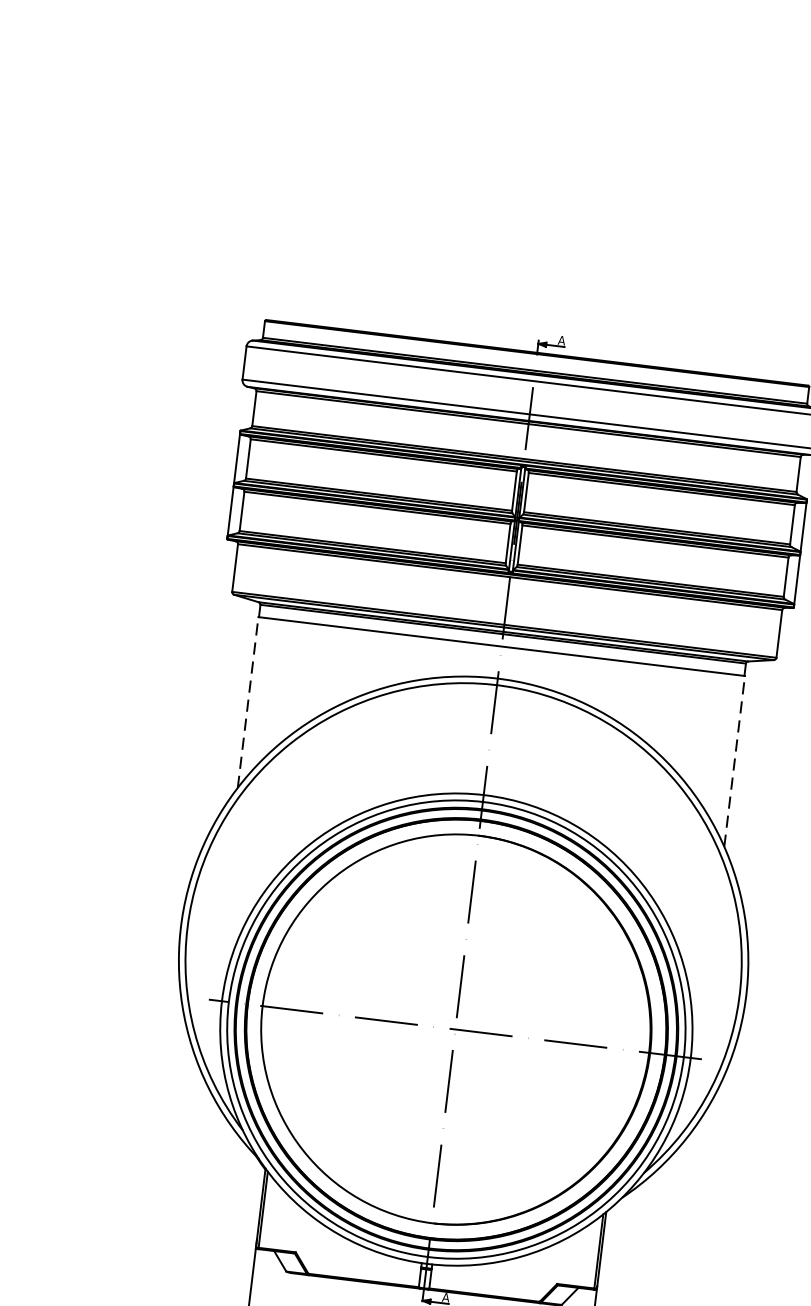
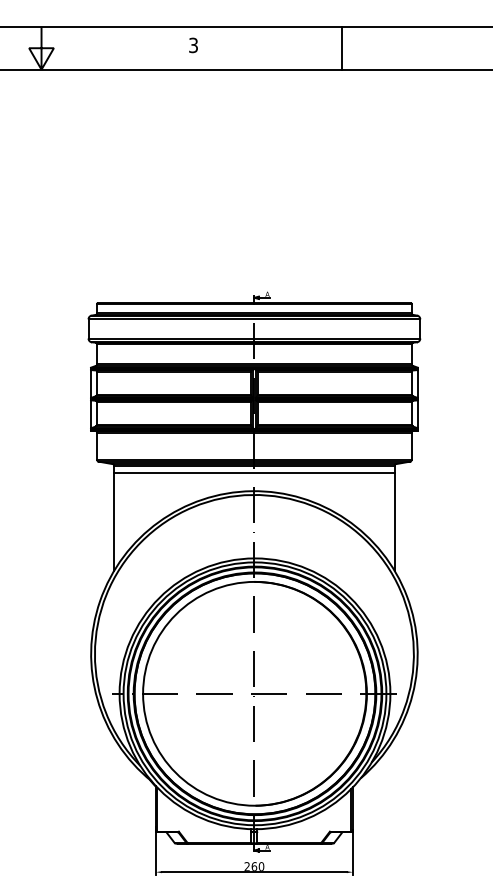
line: (247, 701) -> (113, 521), dashed -> solid
line: (734, 760) -> (394, 521), dashed -> solid

